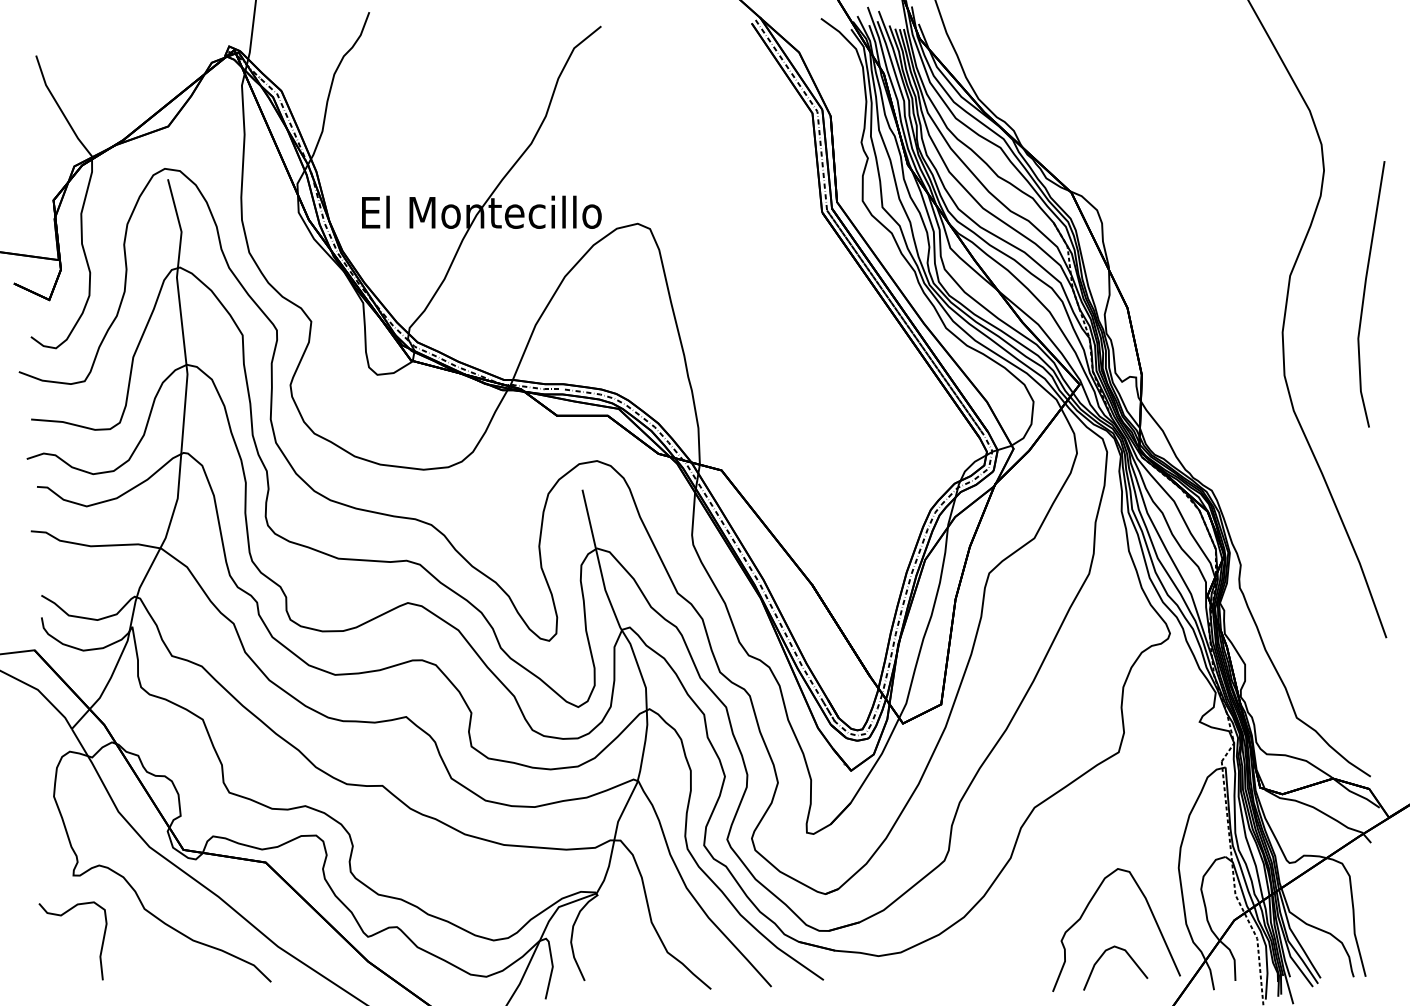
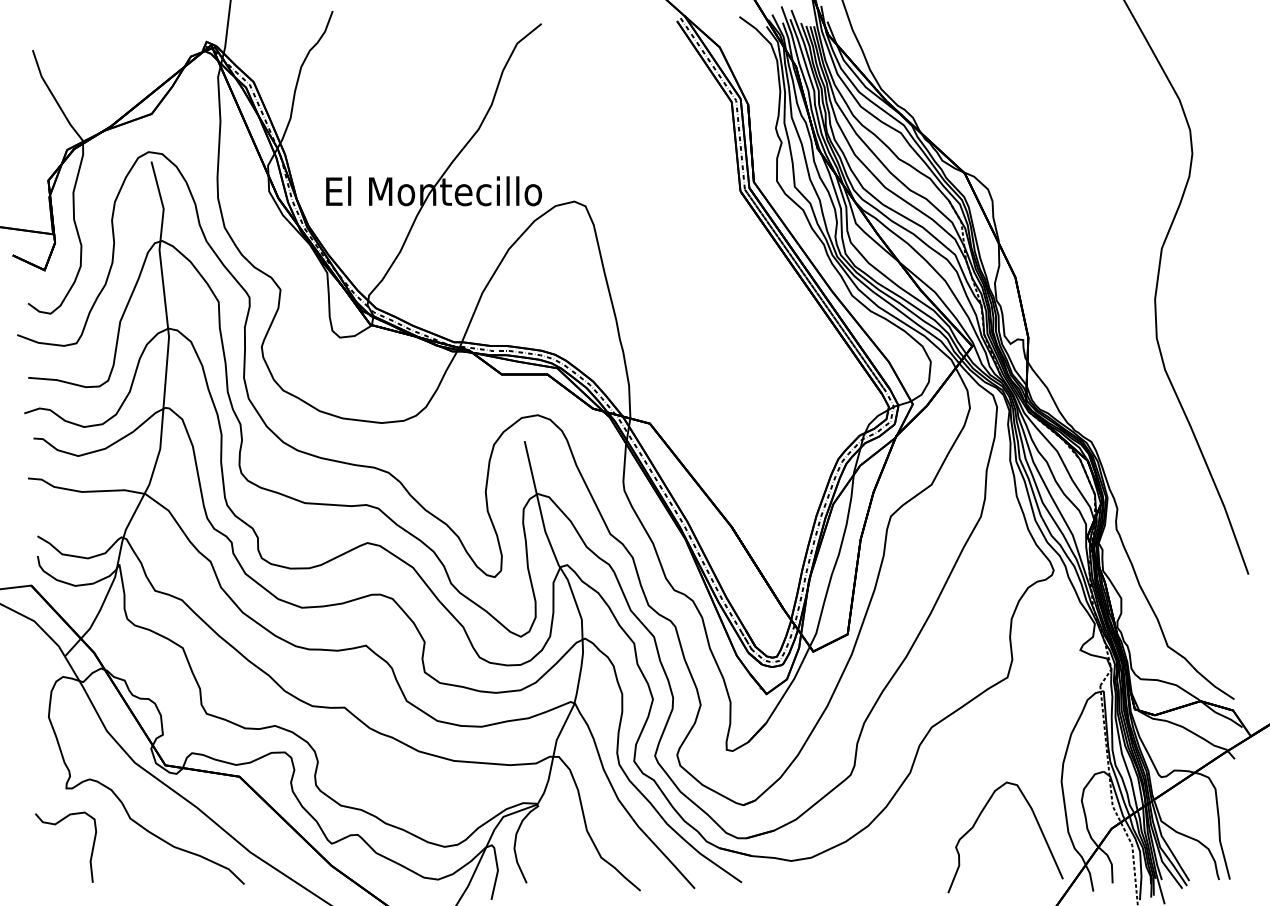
line: (1365, 292) -> (1229, 263), removed
curve: (1103, 955) -> (993, 860), removed

